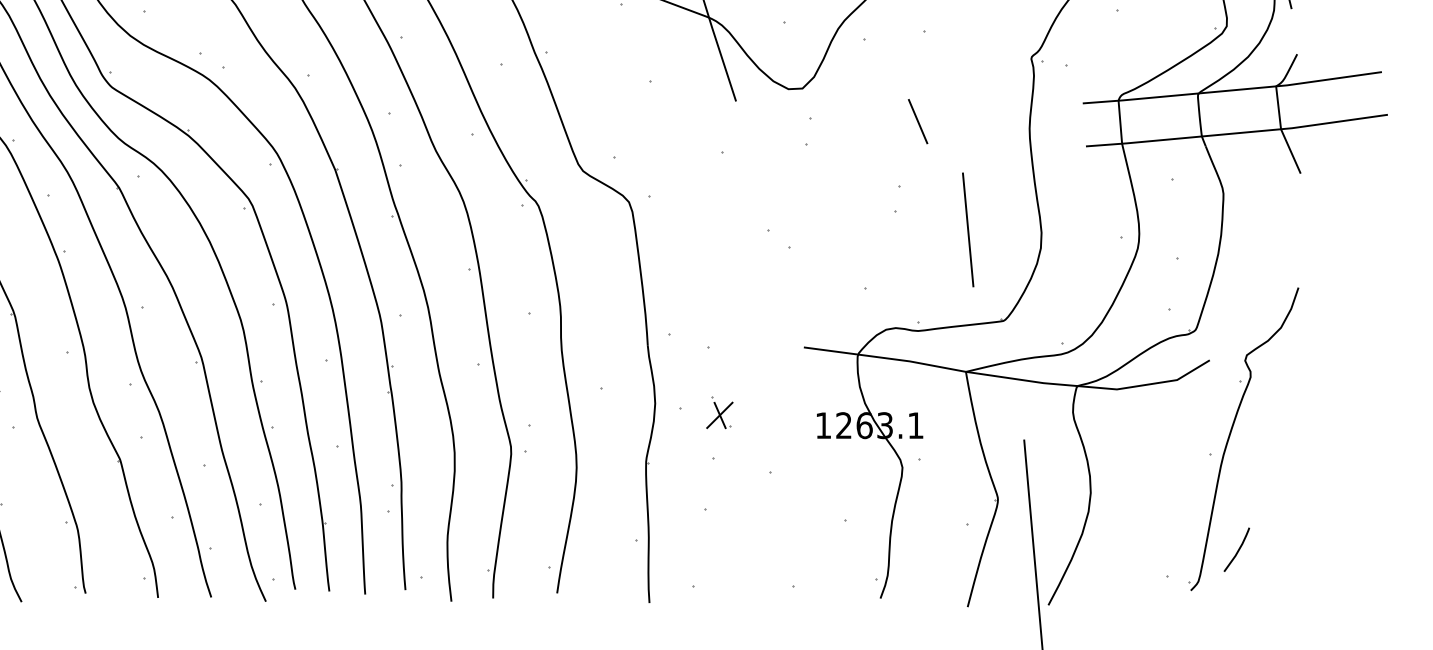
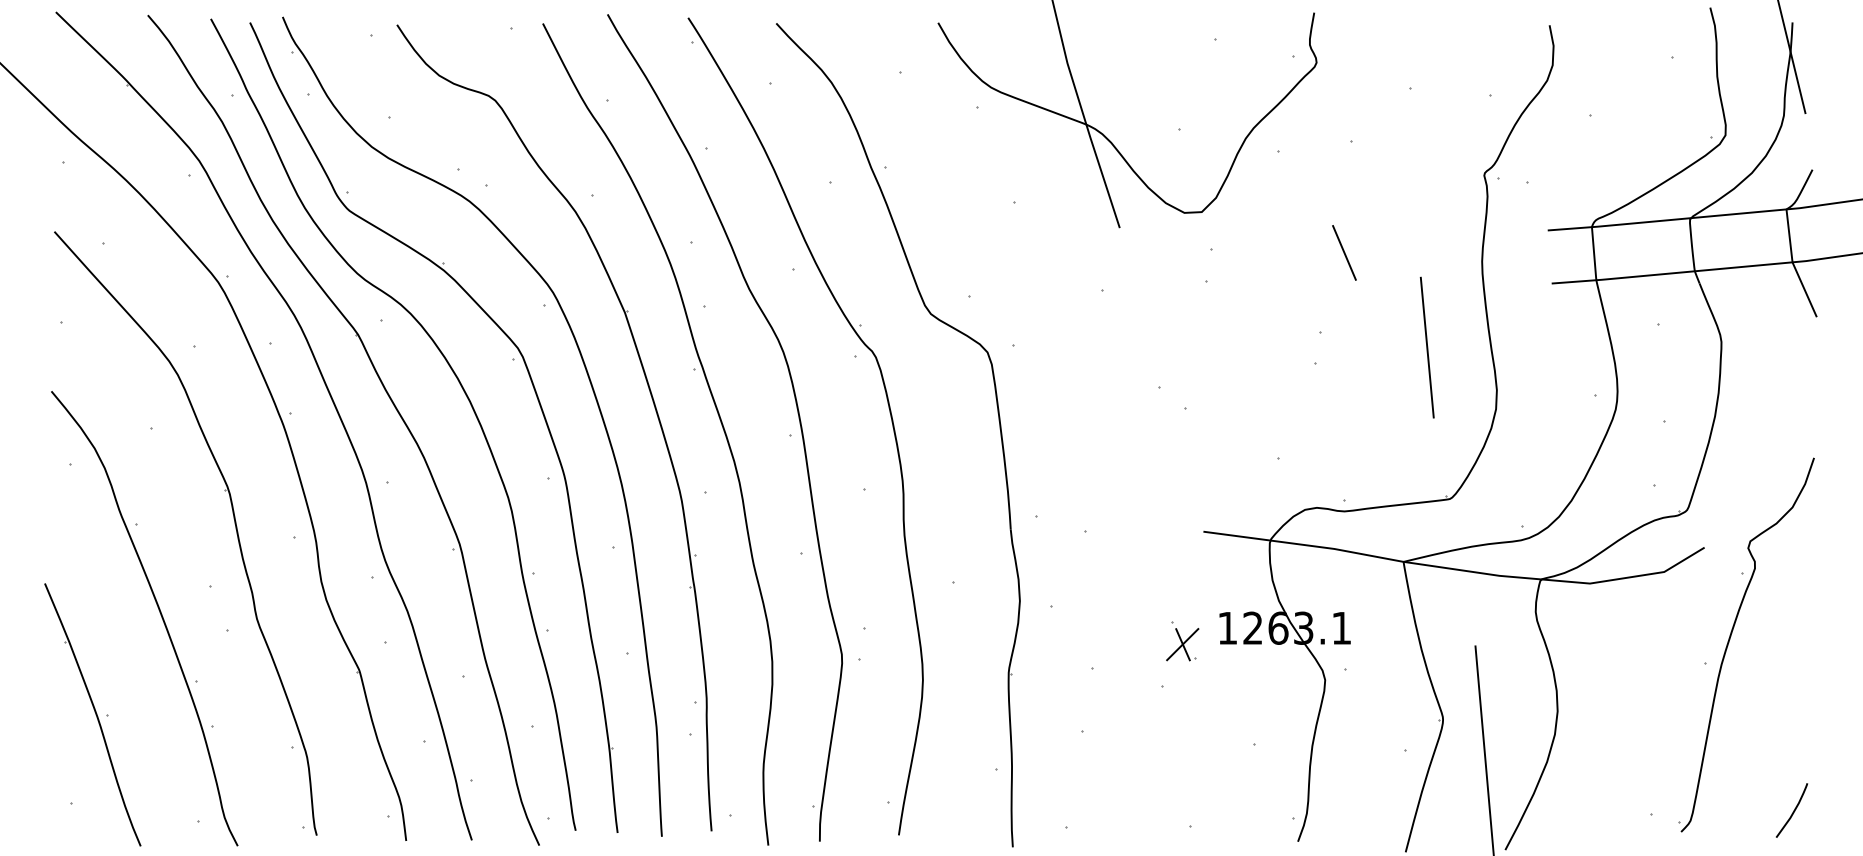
line: (967, 229) -> (1426, 347), moved
part: (719, 412) -> (1182, 641), moved
curve: (1238, 549) -> (1793, 810), moved

